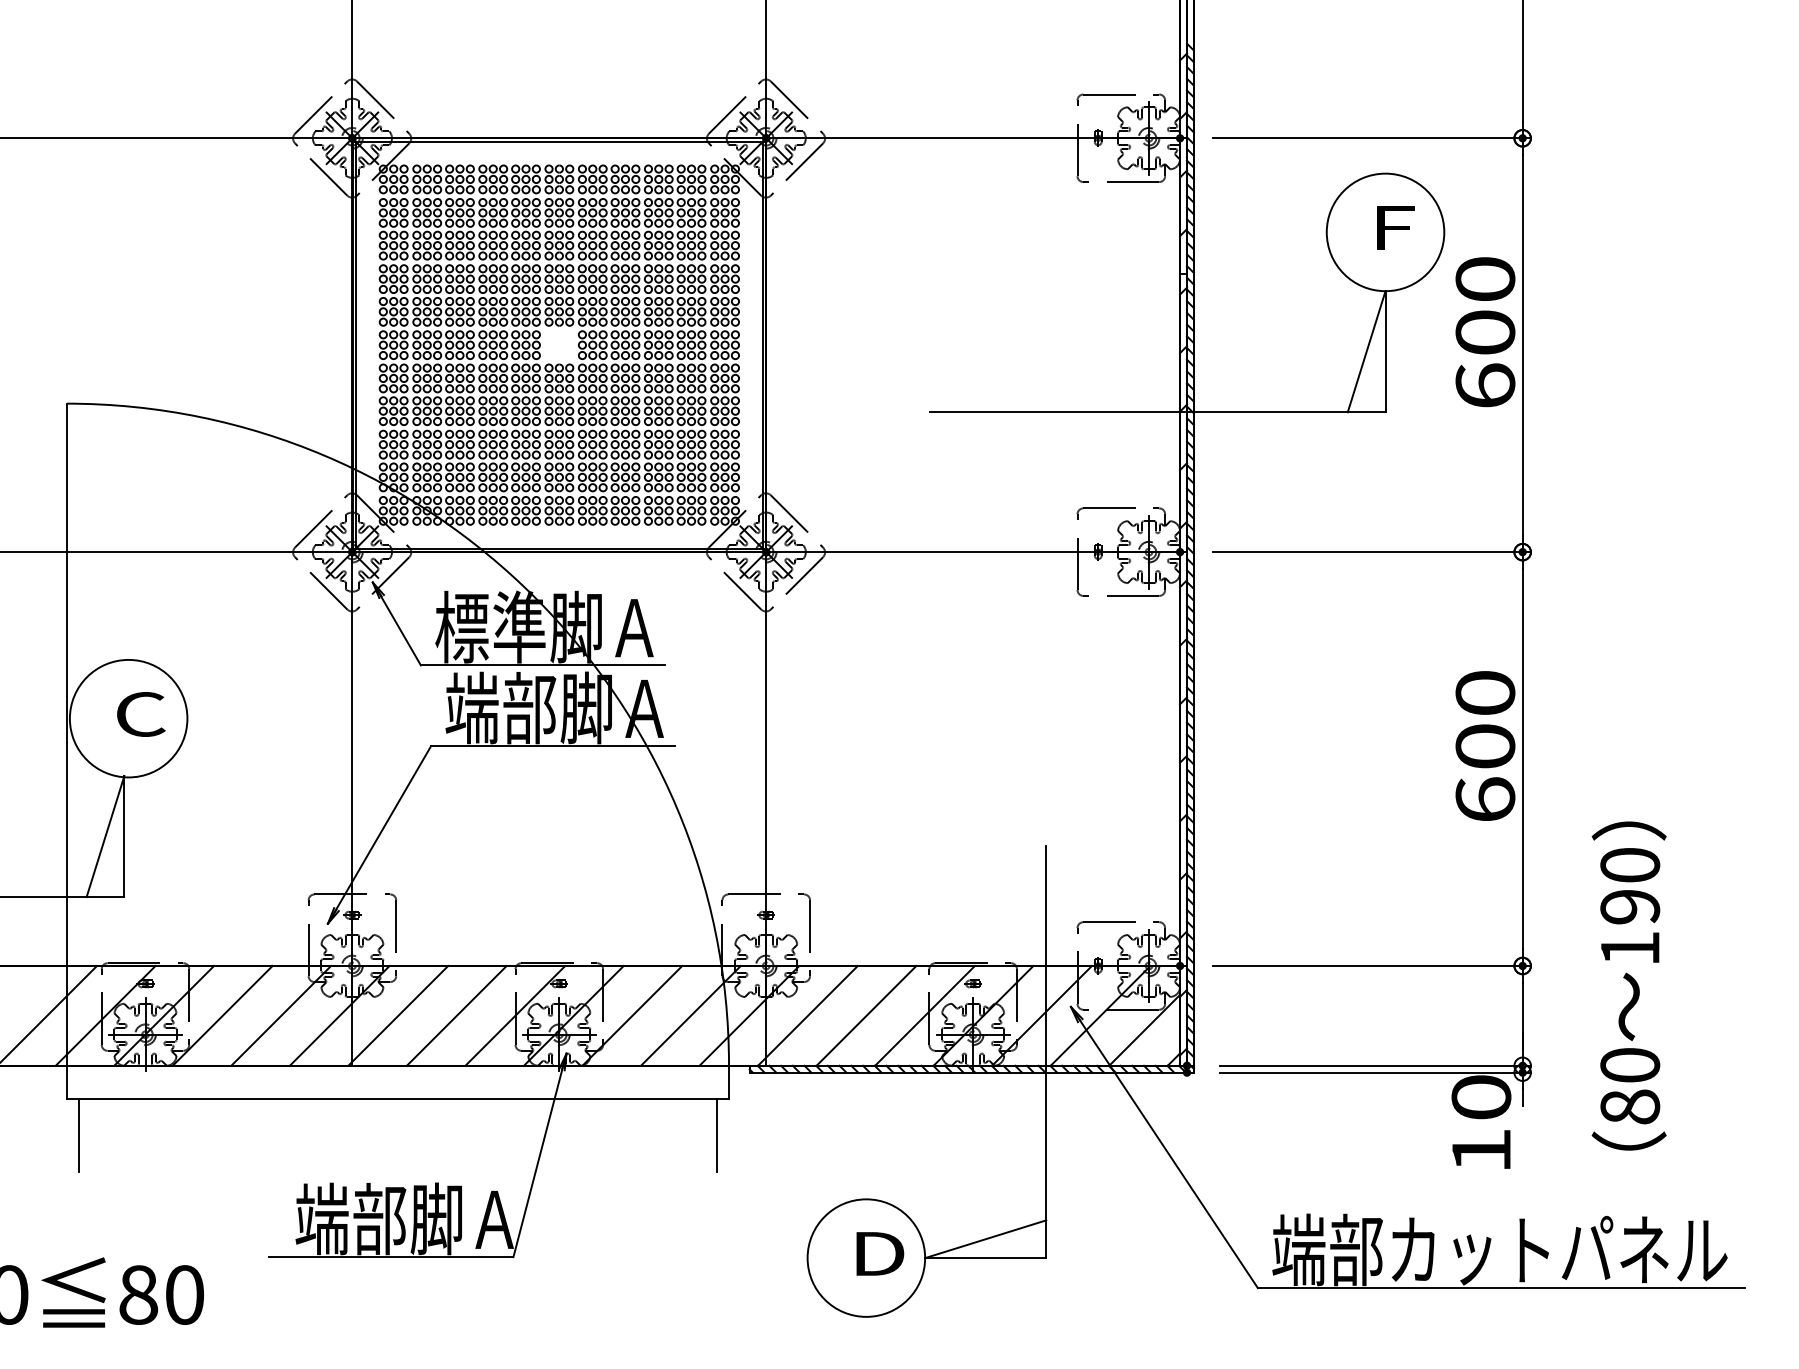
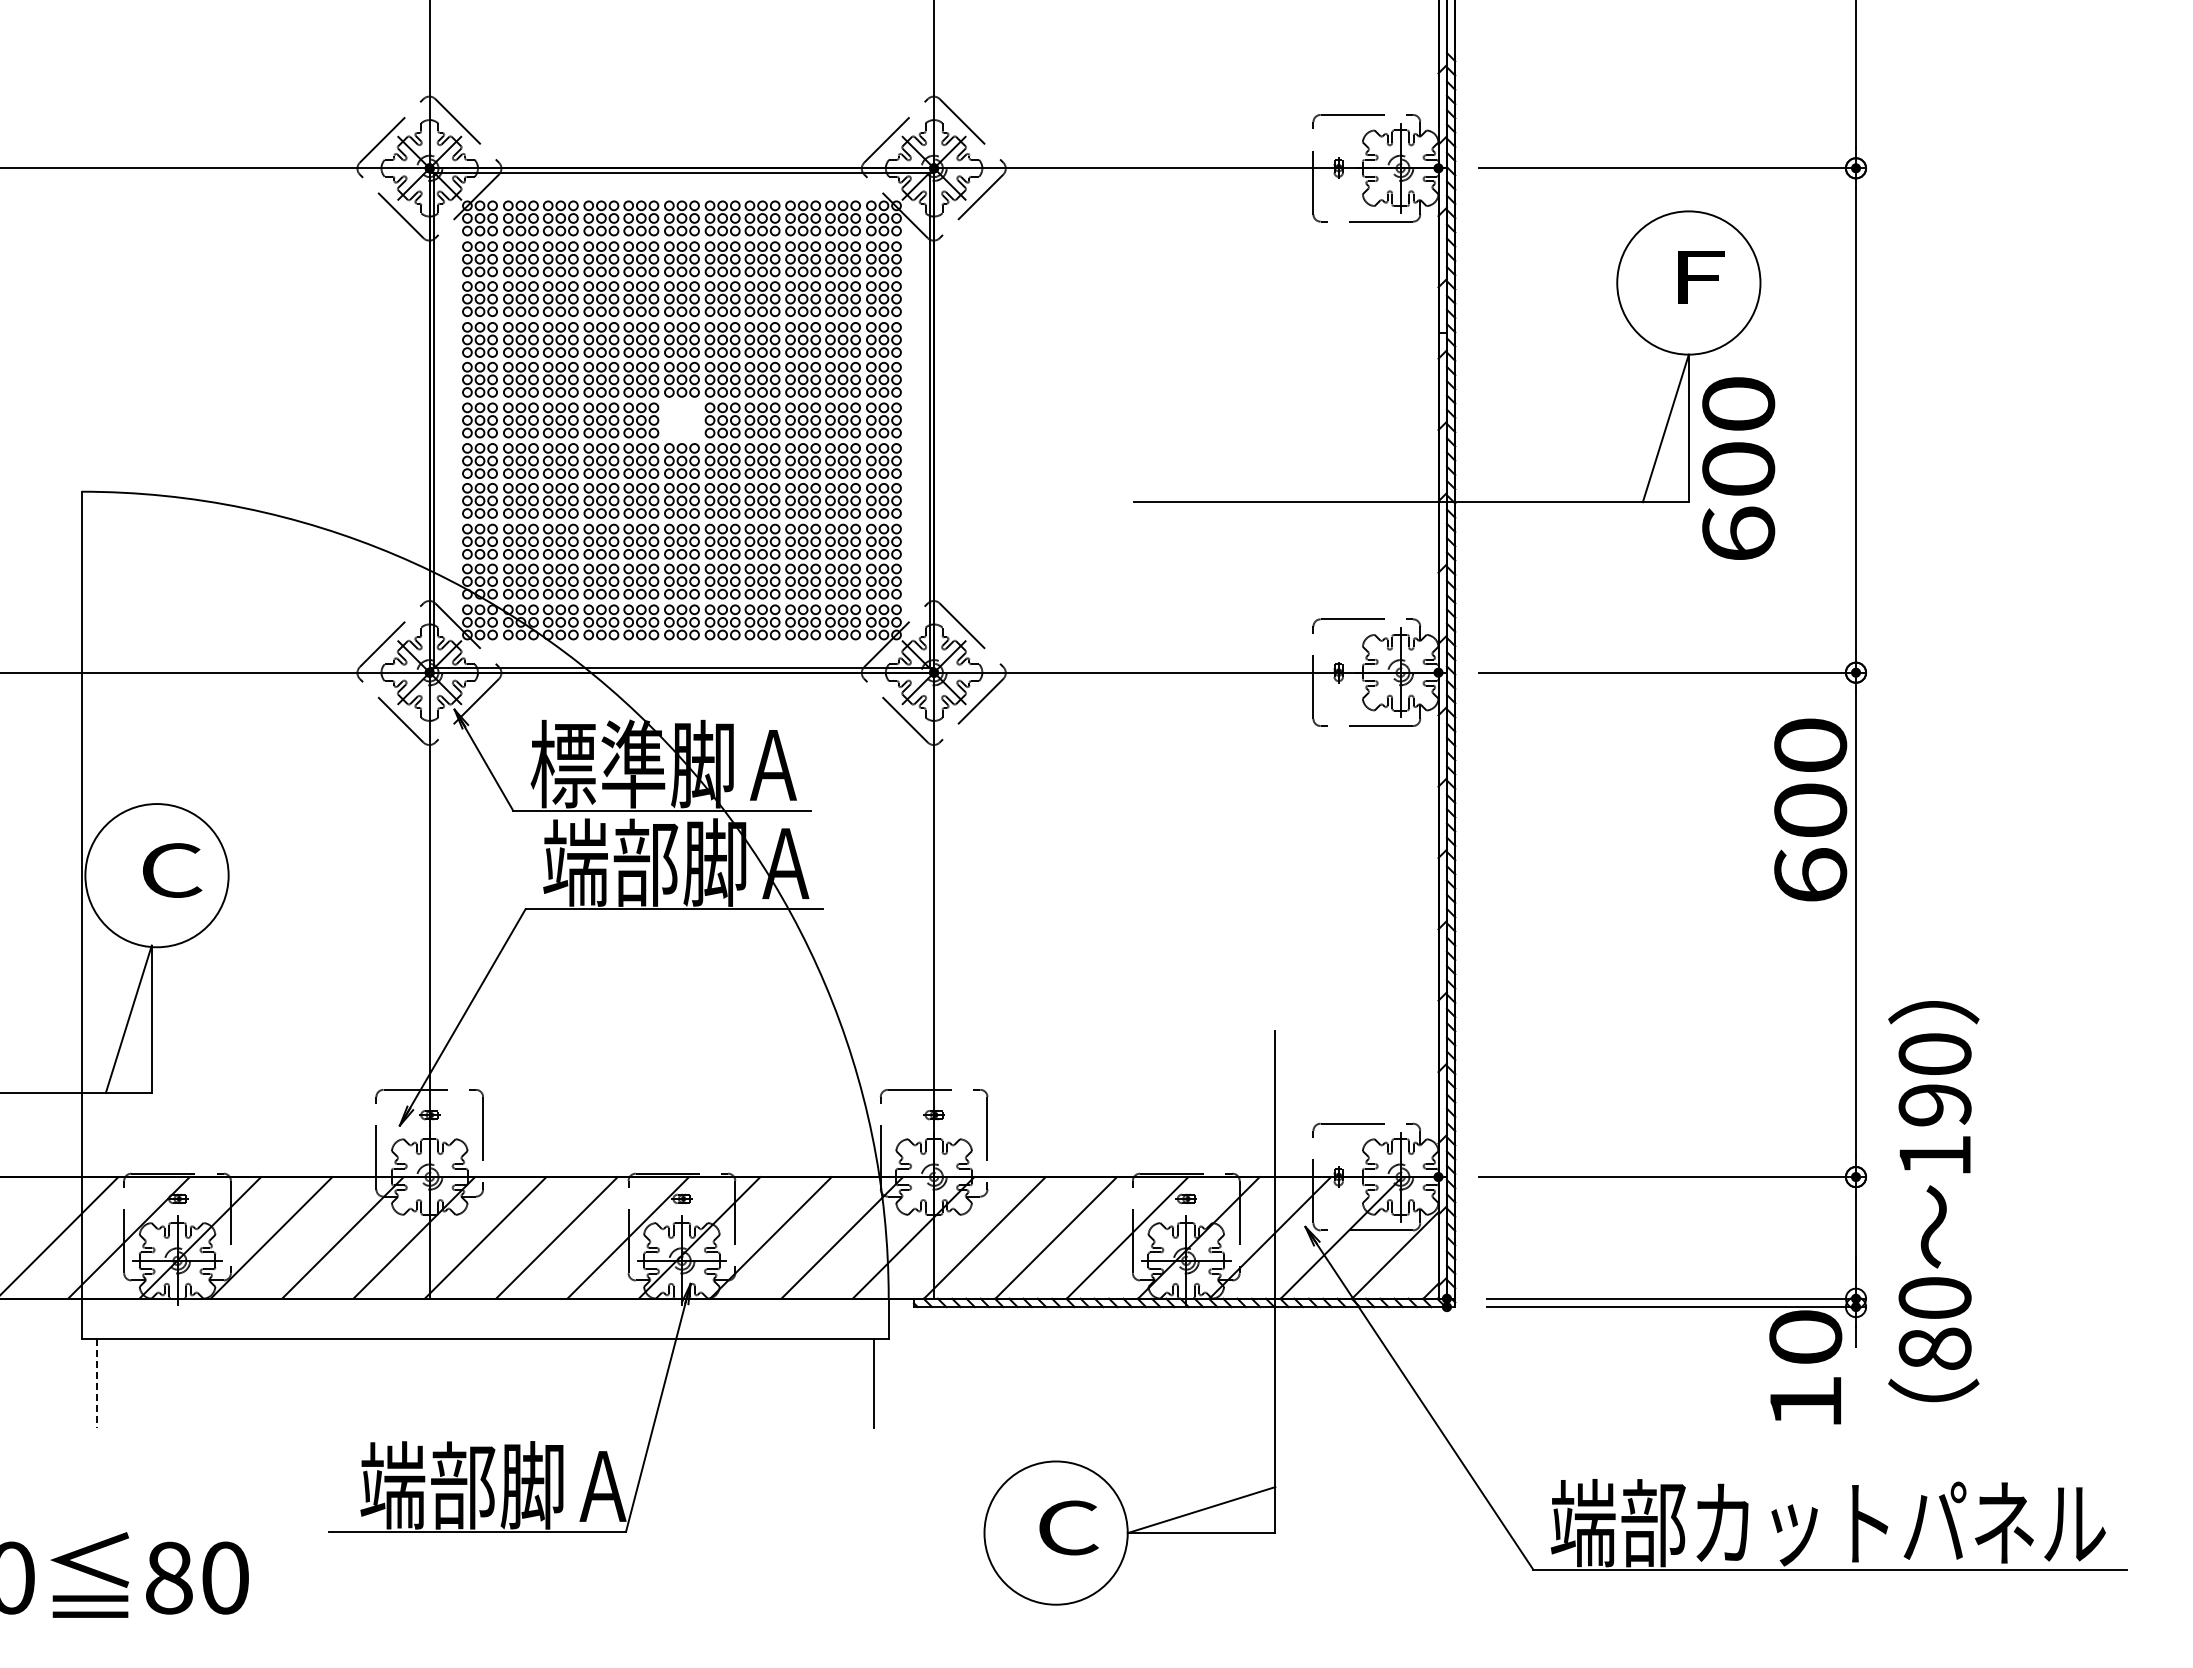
text: (1485, 332) -> (1738, 468), moved
text: (1485, 745) -> (1810, 809), moved
text: (1628, 986) -> (1933, 1201), moved
line: (78, 1135) -> (96, 1383), solid -> dashed
text: (878, 1253) -> (1070, 1527), D -> C

